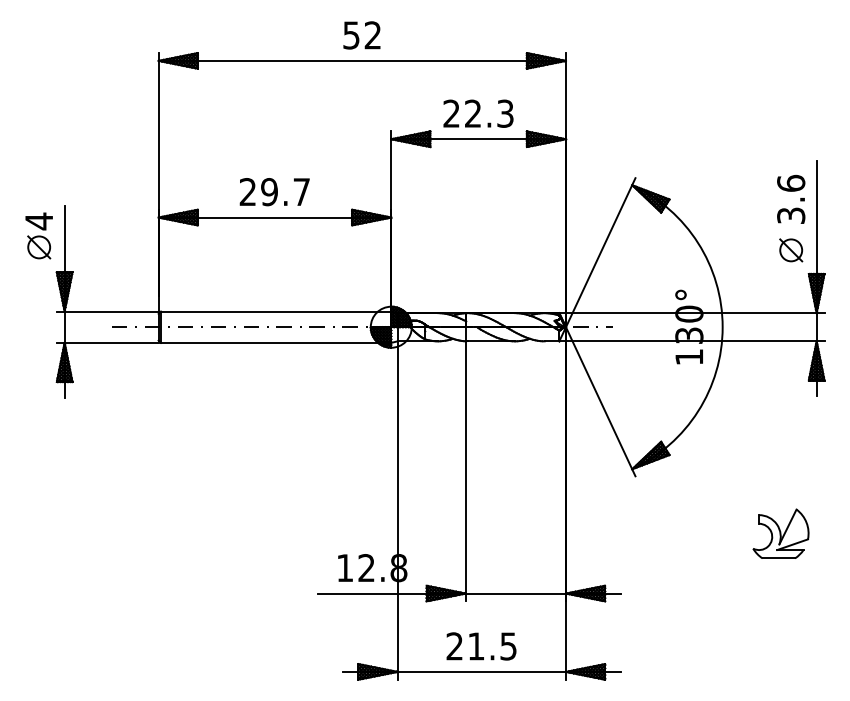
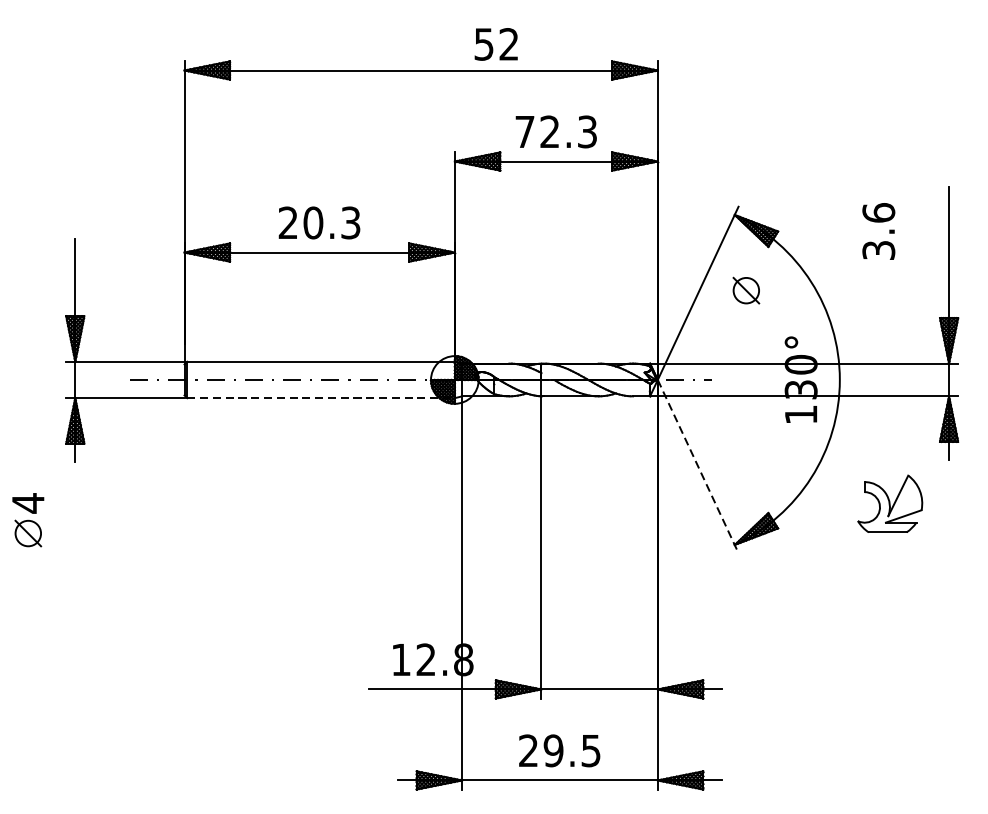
text: (361, 35) -> (495, 44), moved
text: (451, 113) -> (524, 131), 22.3 -> 72.3
text: (285, 192) -> (331, 223), 29.7 -> 20.3
text: (791, 198) -> (879, 230), moved
part: (38, 235) -> (27, 519), moved
part: (791, 250) -> (746, 290), moved
line: (276, 342) -> (321, 397), solid -> dashed
line: (600, 402) -> (697, 467), solid -> dashed
part: (780, 533) -> (889, 503), moved
text: (475, 646) -> (552, 750), 21.5 -> 29.5

